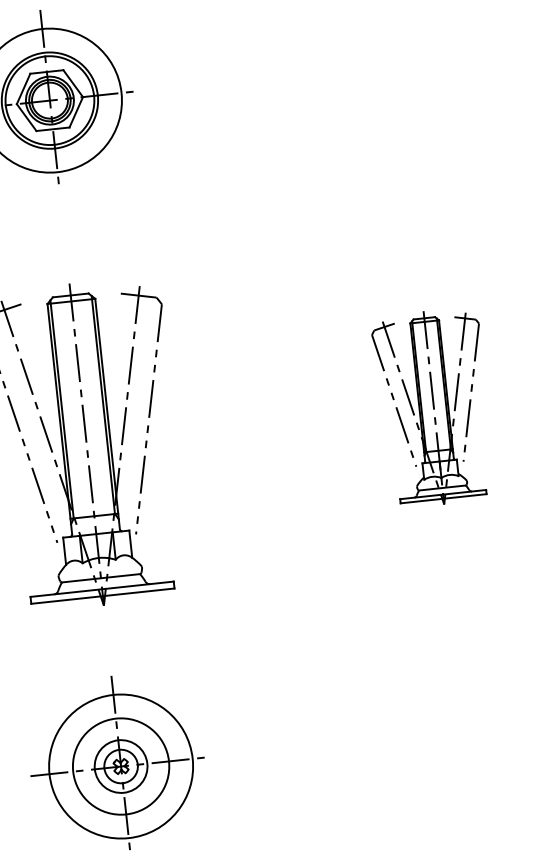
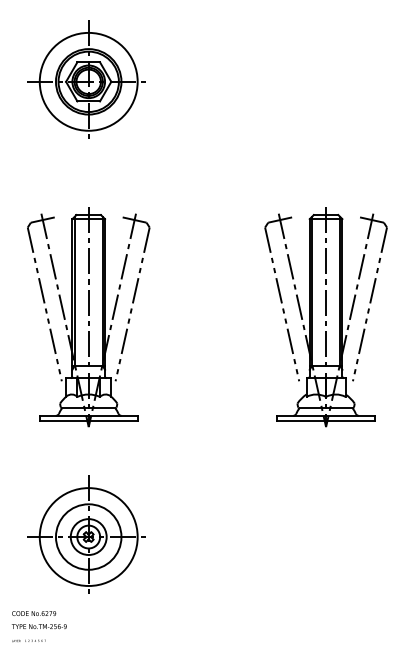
part: (433, 408) -> (325, 317), size x1.67

